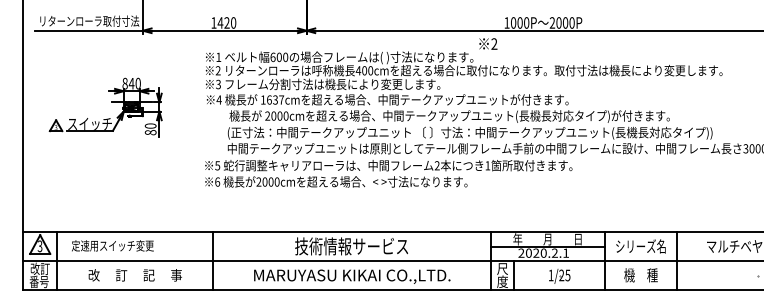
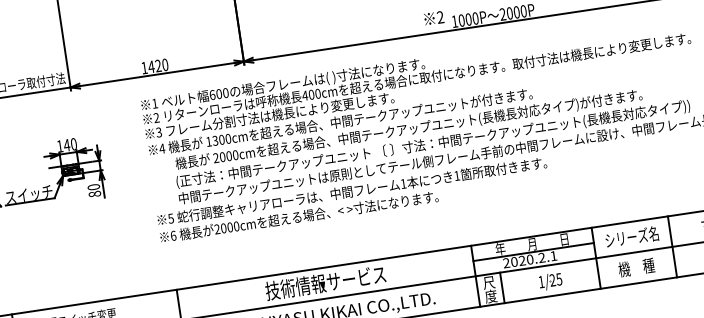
text: (488, 43) -> (434, 17), moved
text: (124, 83) -> (59, 146), 840 -> 140
text: (275, 99) -> (221, 139), 1637cm -> 1300cm
text: (436, 165) -> (402, 183), 2 -> 1

